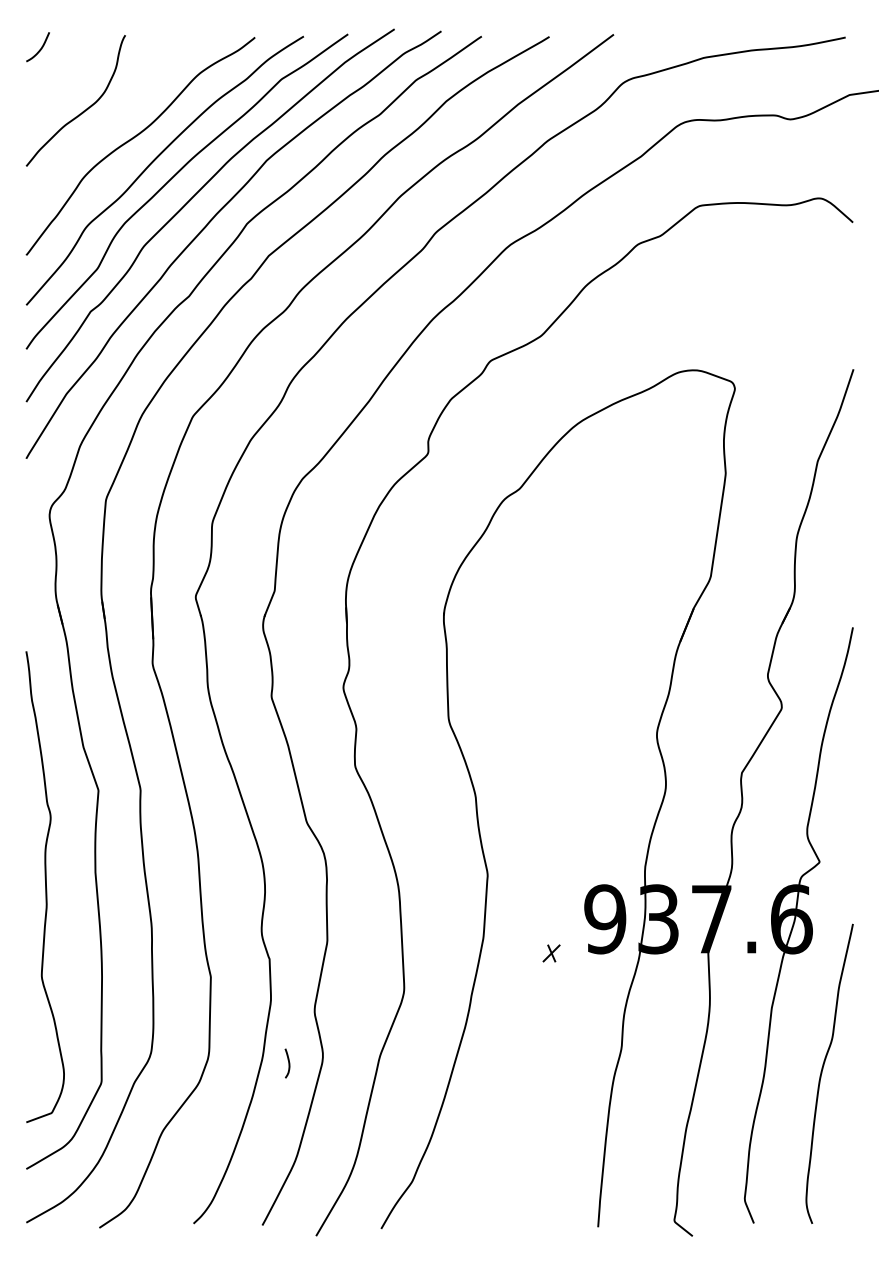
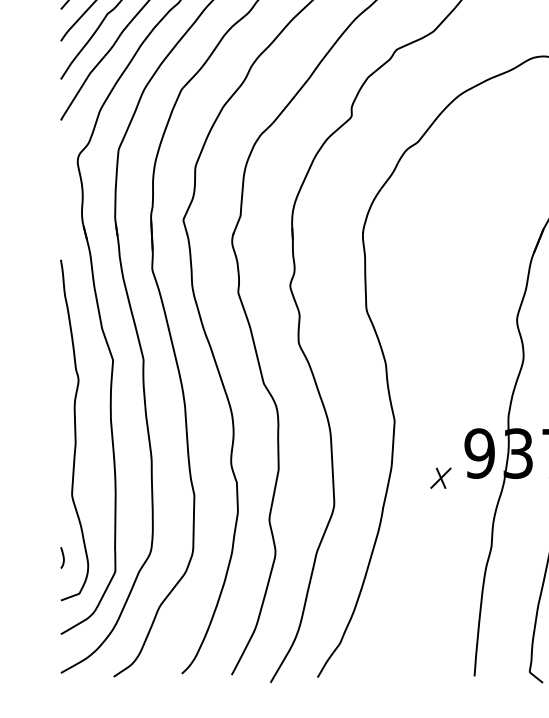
part: (551, 953) -> (440, 478), size x1.67
curve: (288, 1063) -> (63, 557), moved

